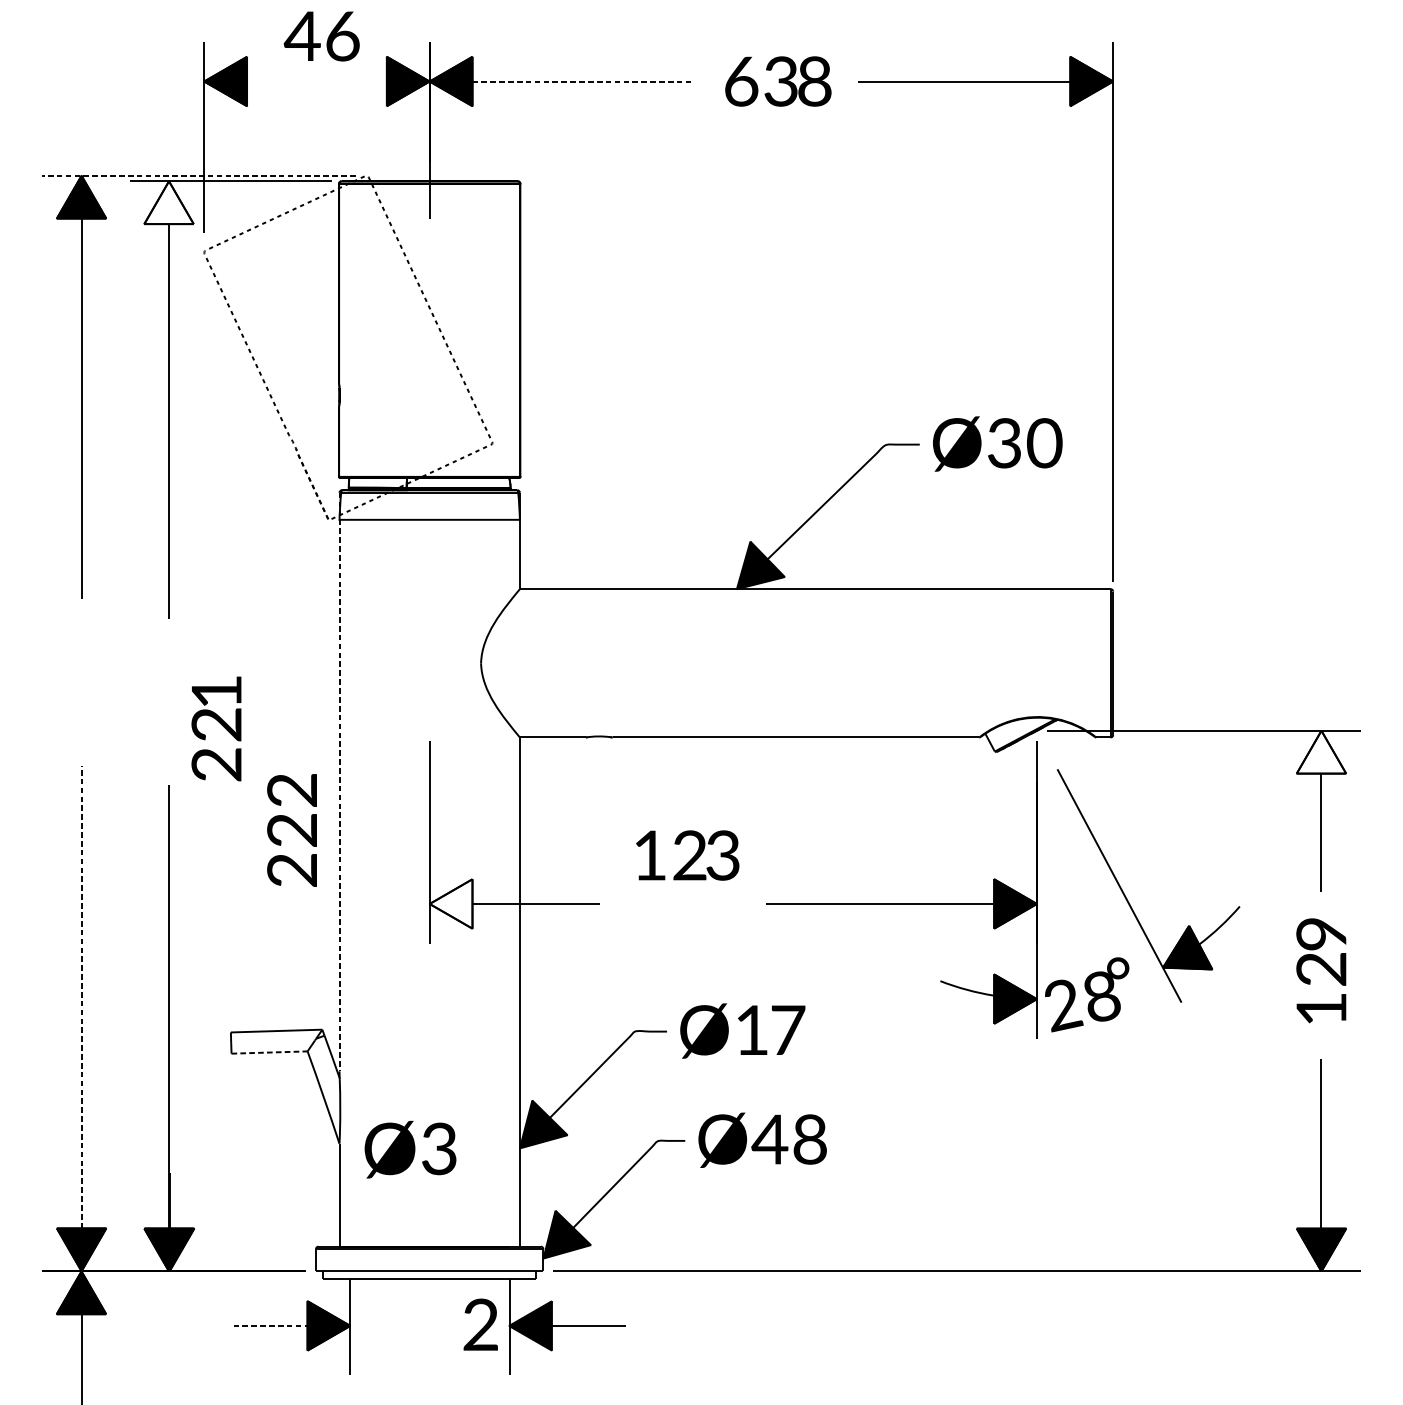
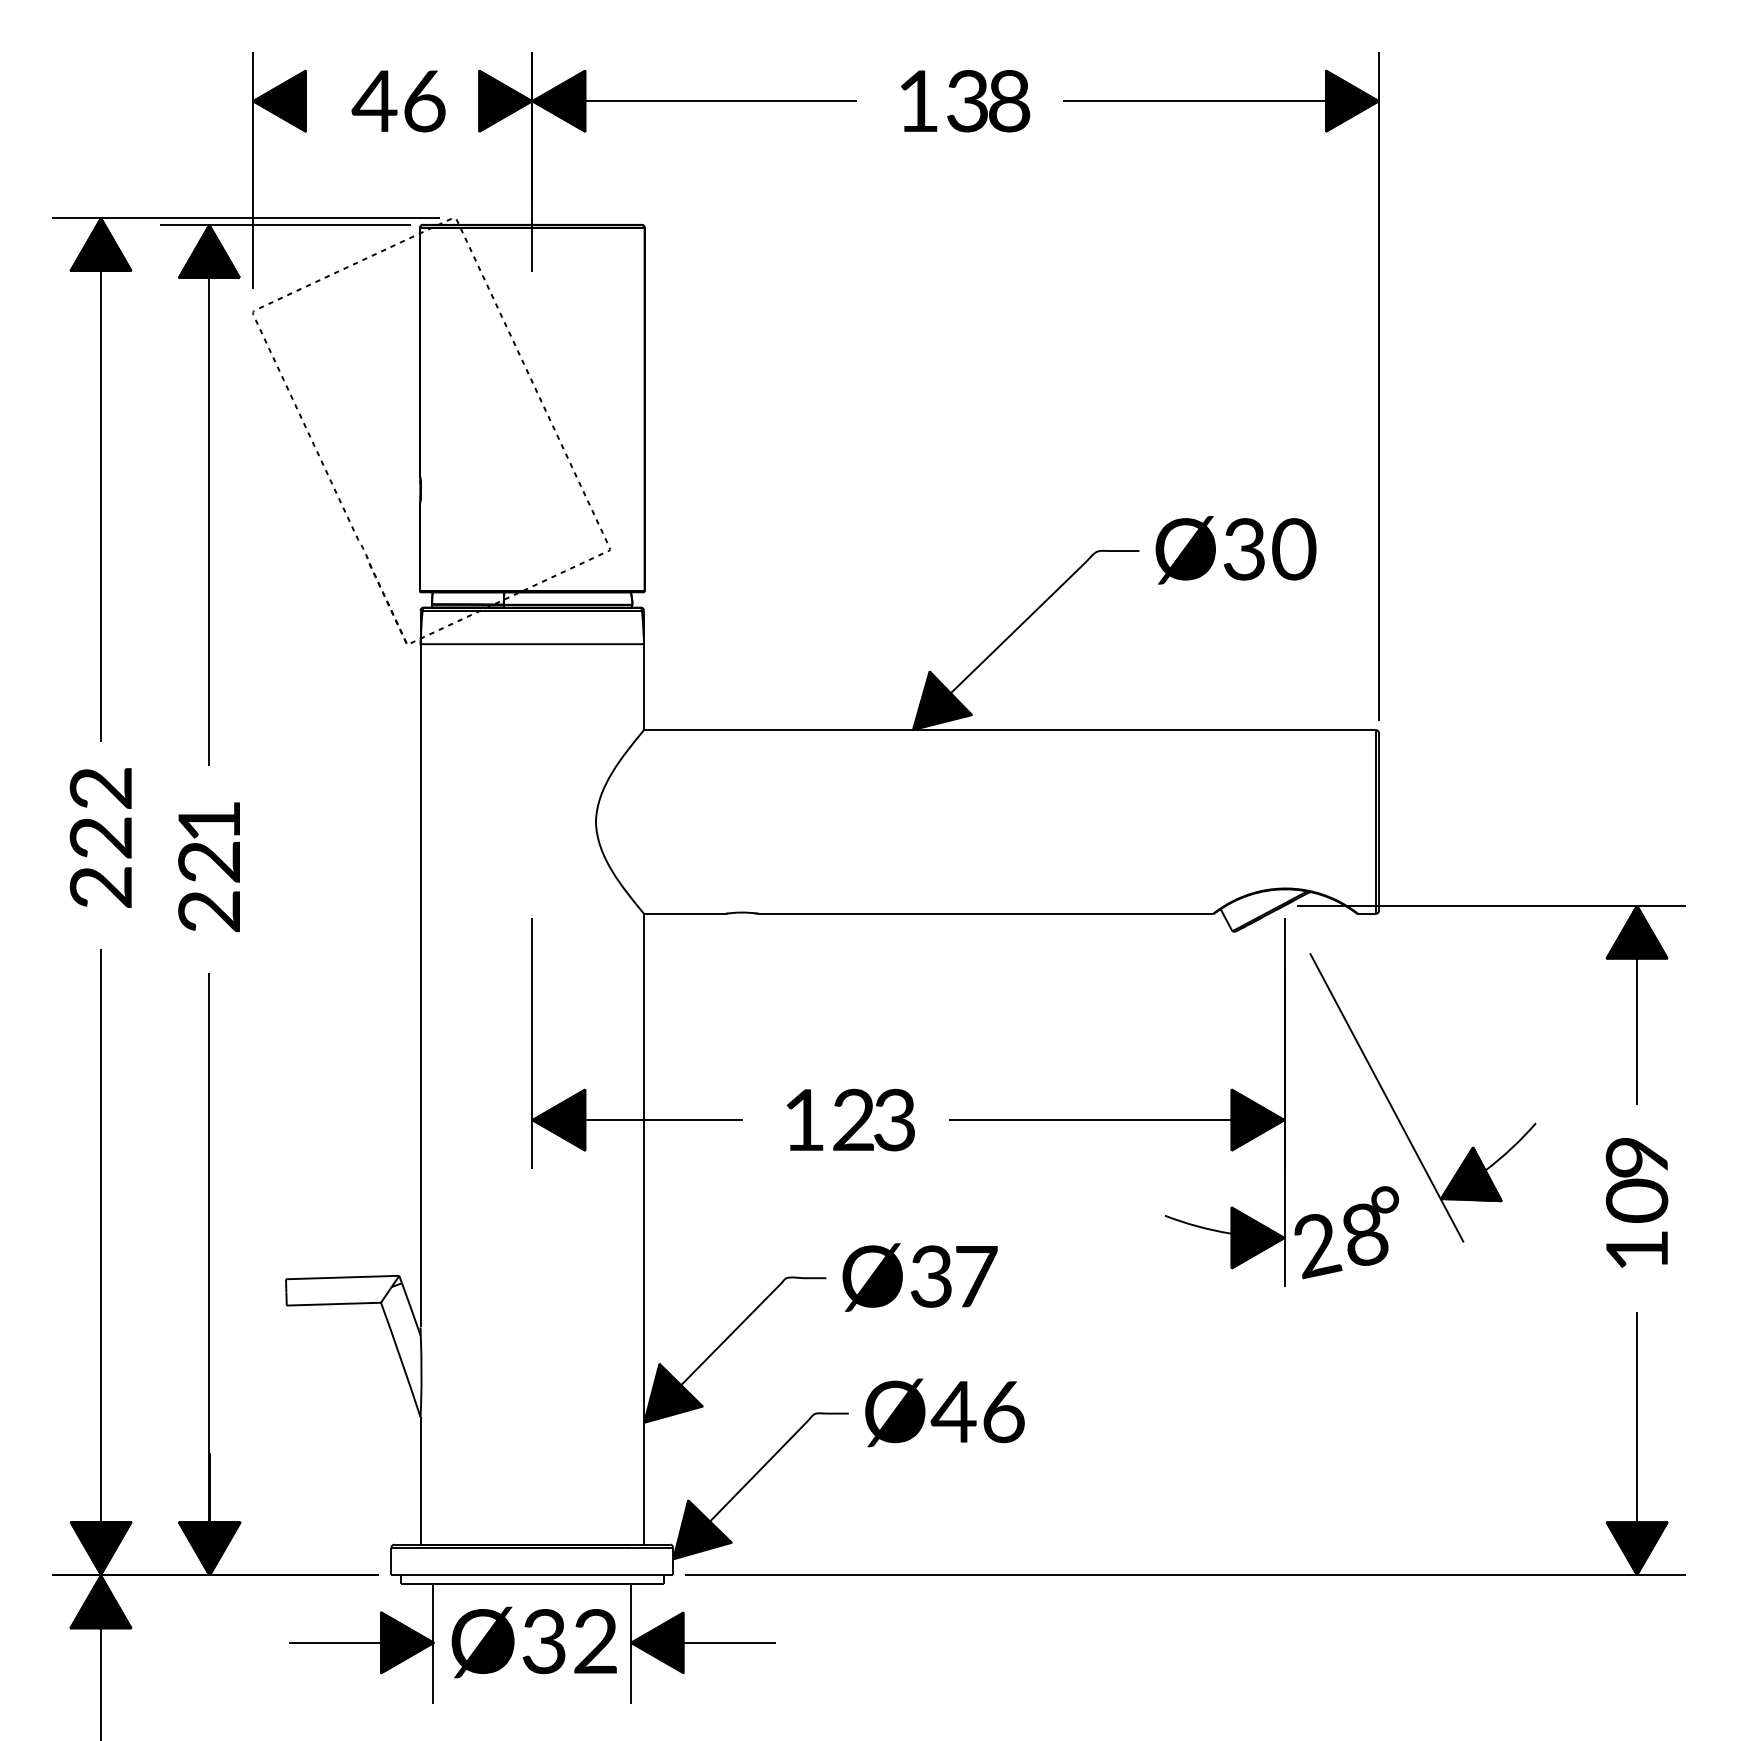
text: (321, 36) -> (398, 101), moved
line: (582, 81) -> (721, 101), dashed -> solid
text: (741, 81) -> (918, 101), 63 -> 13
line: (198, 175) -> (245, 217), dashed -> solid
fill: (169, 202) -> (209, 250), added
text: (215, 729) -> (208, 867), moved
fill: (1321, 751) -> (1636, 931), added
line: (339, 782) -> (420, 969), dashed -> solid
text: (291, 830) -> (100, 837), moved
text: (687, 855) -> (850, 1119), moved
fill: (450, 903) -> (558, 1119), added
text: (1321, 968) -> (1637, 1200), 12 -> 10
line: (81, 997) -> (101, 1235), dashed -> solid
text: (751, 1030) -> (930, 1276), Ø1 -> Ø3
line: (270, 1052) -> (334, 1304), dashed -> solid
text: (810, 1139) -> (1003, 1411), Ø48 -> Ø46
text: (410, 1149) -> (508, 1642), moved
line: (270, 1325) -> (335, 1642), dashed -> solid

